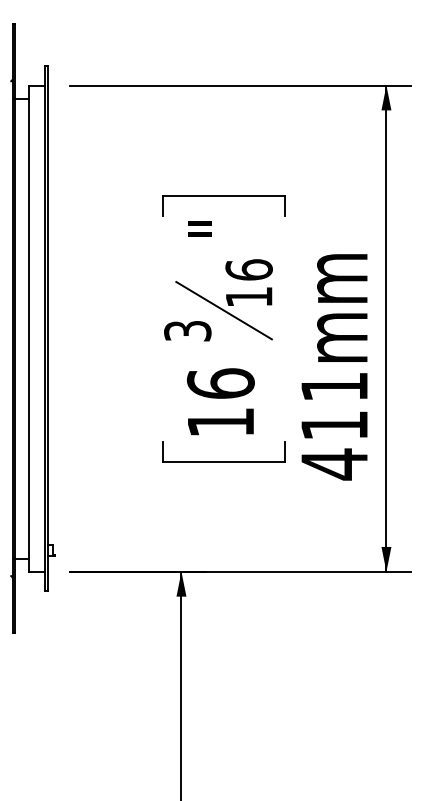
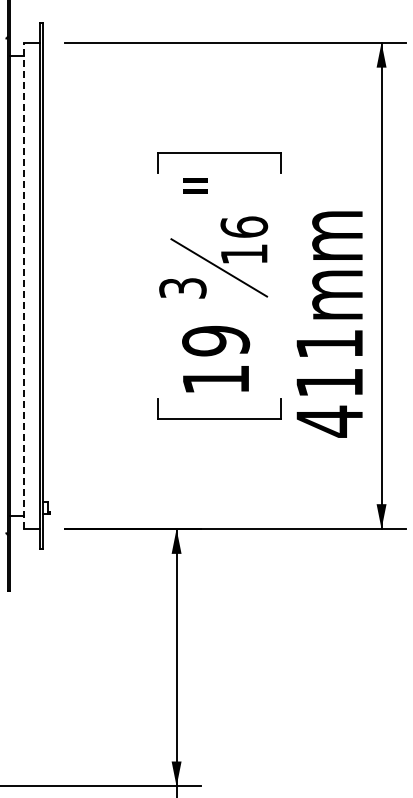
line: (29, 328) -> (24, 285), solid -> dashed
text: (220, 383) -> (215, 340), 16 -> 19

